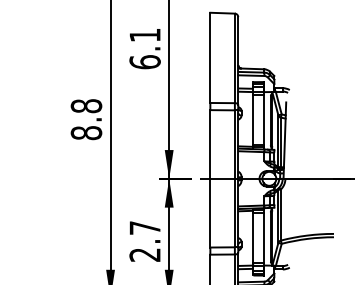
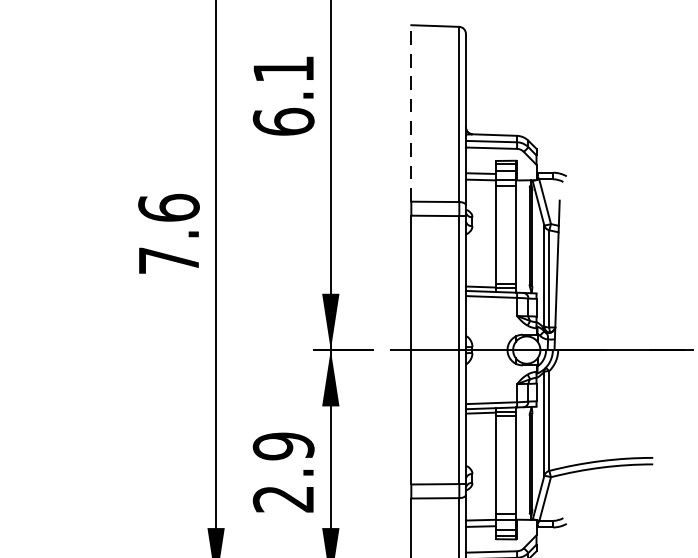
line: (210, 57) -> (411, 112), solid -> dashed
text: (86, 119) -> (169, 234), 8.8 -> 7.6
text: (144, 228) -> (282, 447), 2.7 -> 2.9

